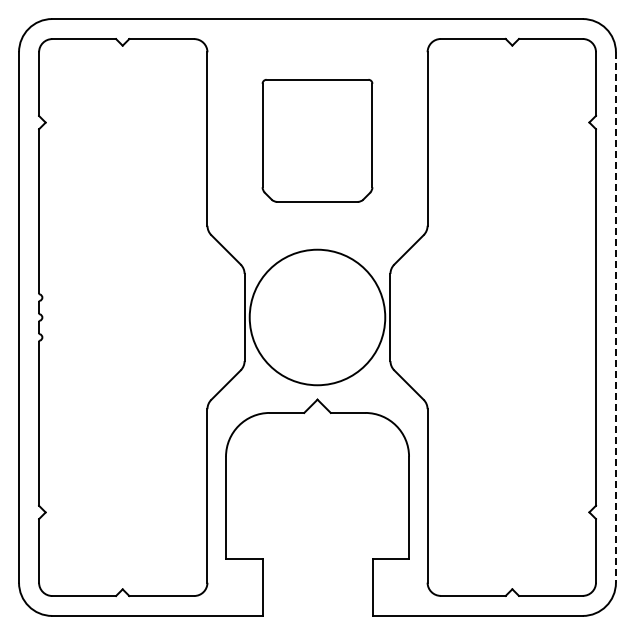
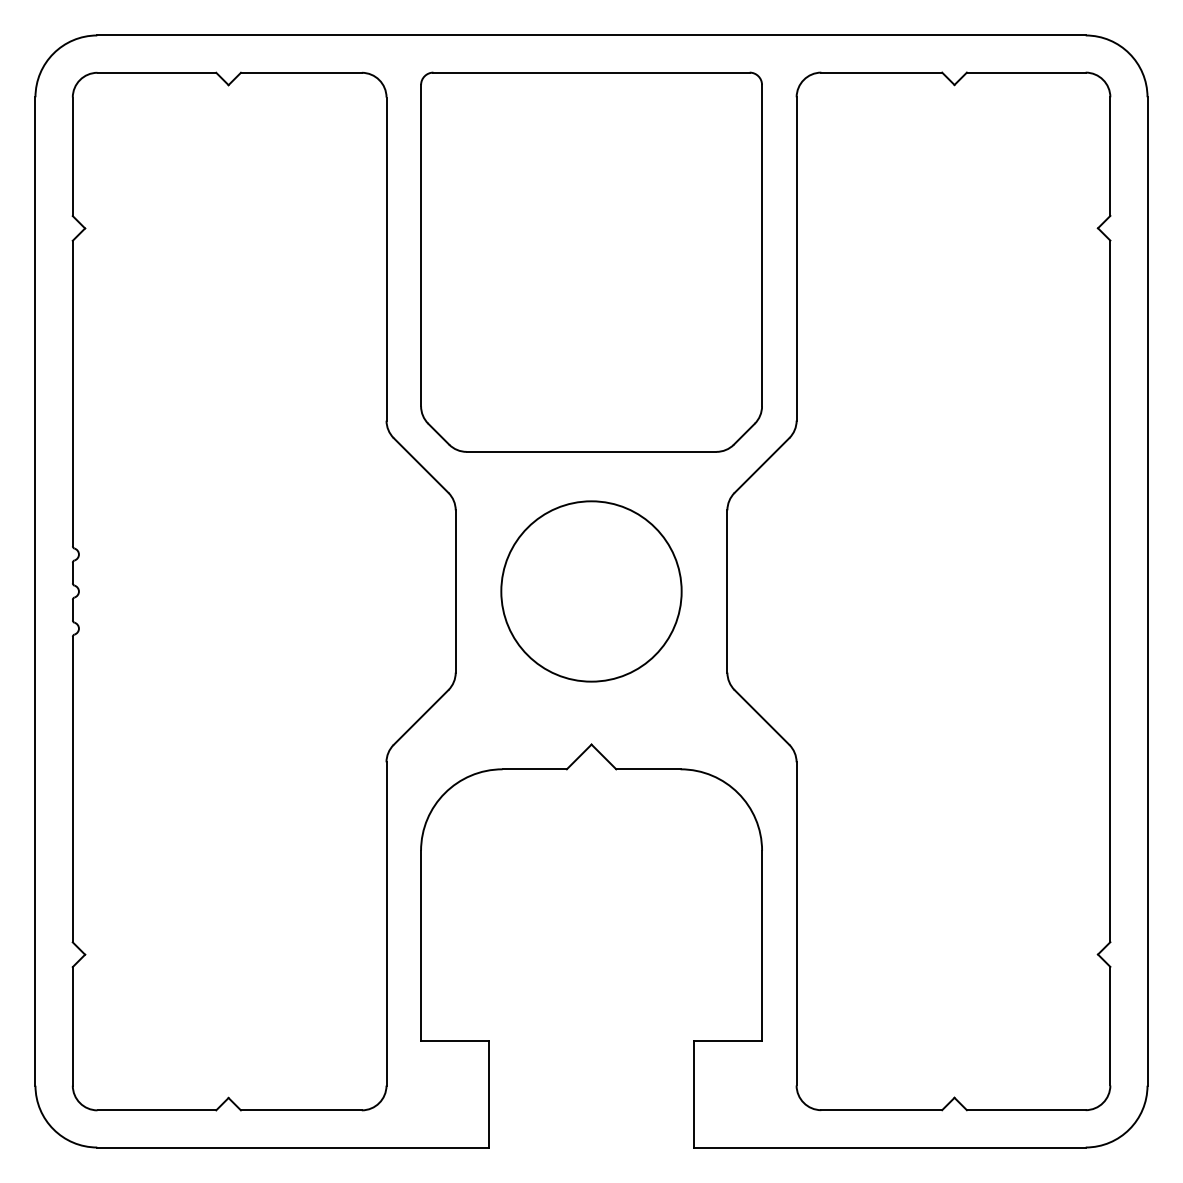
part: (317, 140) -> (591, 261), size x1.67
circle: (317, 317) -> (591, 591), size x0.71
line: (615, 317) -> (1146, 591), dashed -> solid

